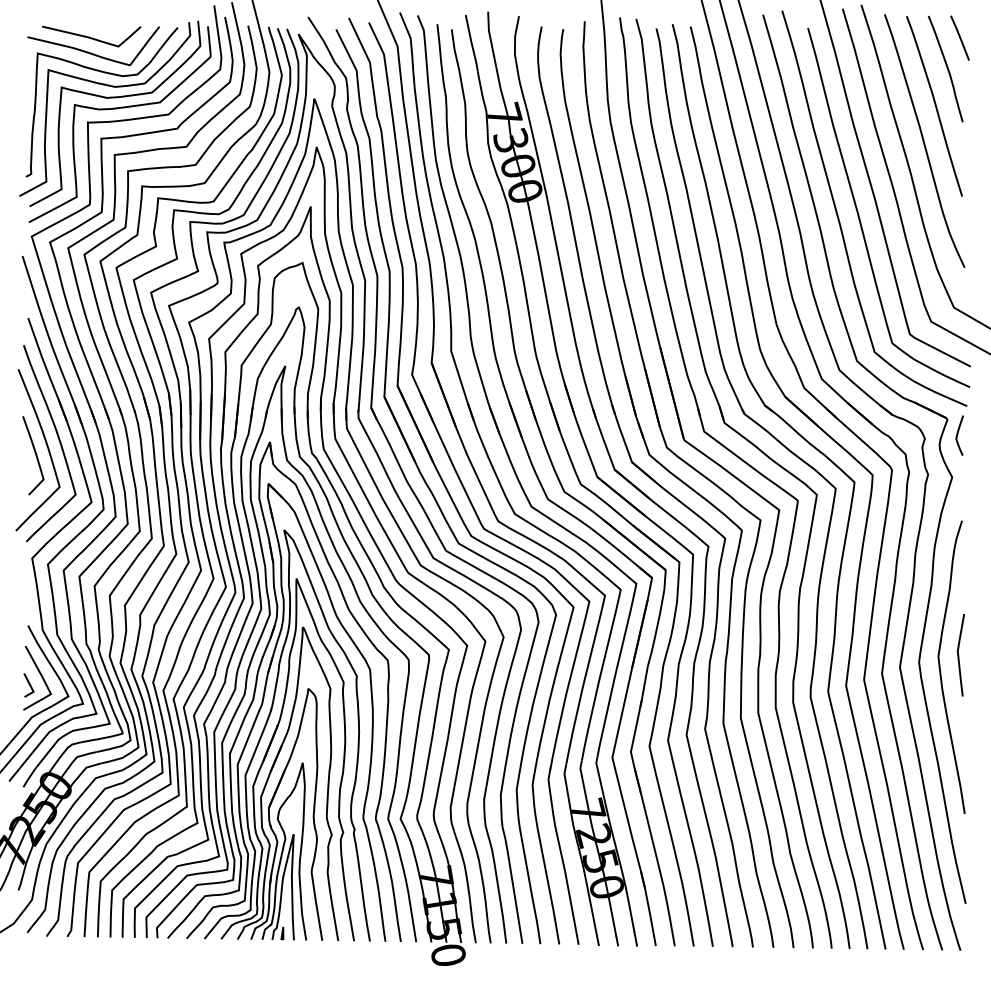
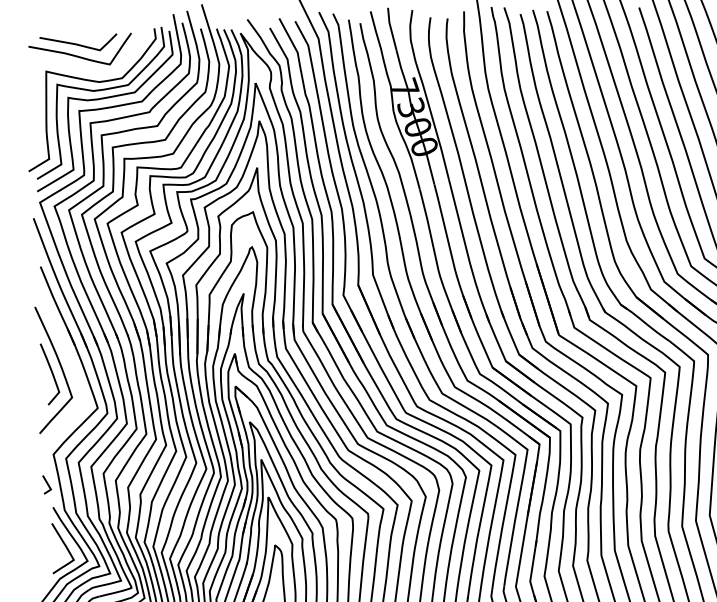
curve: (108, 74) -> (93, 72), removed
curve: (58, 440) -> (69, 361), removed
line: (28, 684) -> (46, 484), moved

